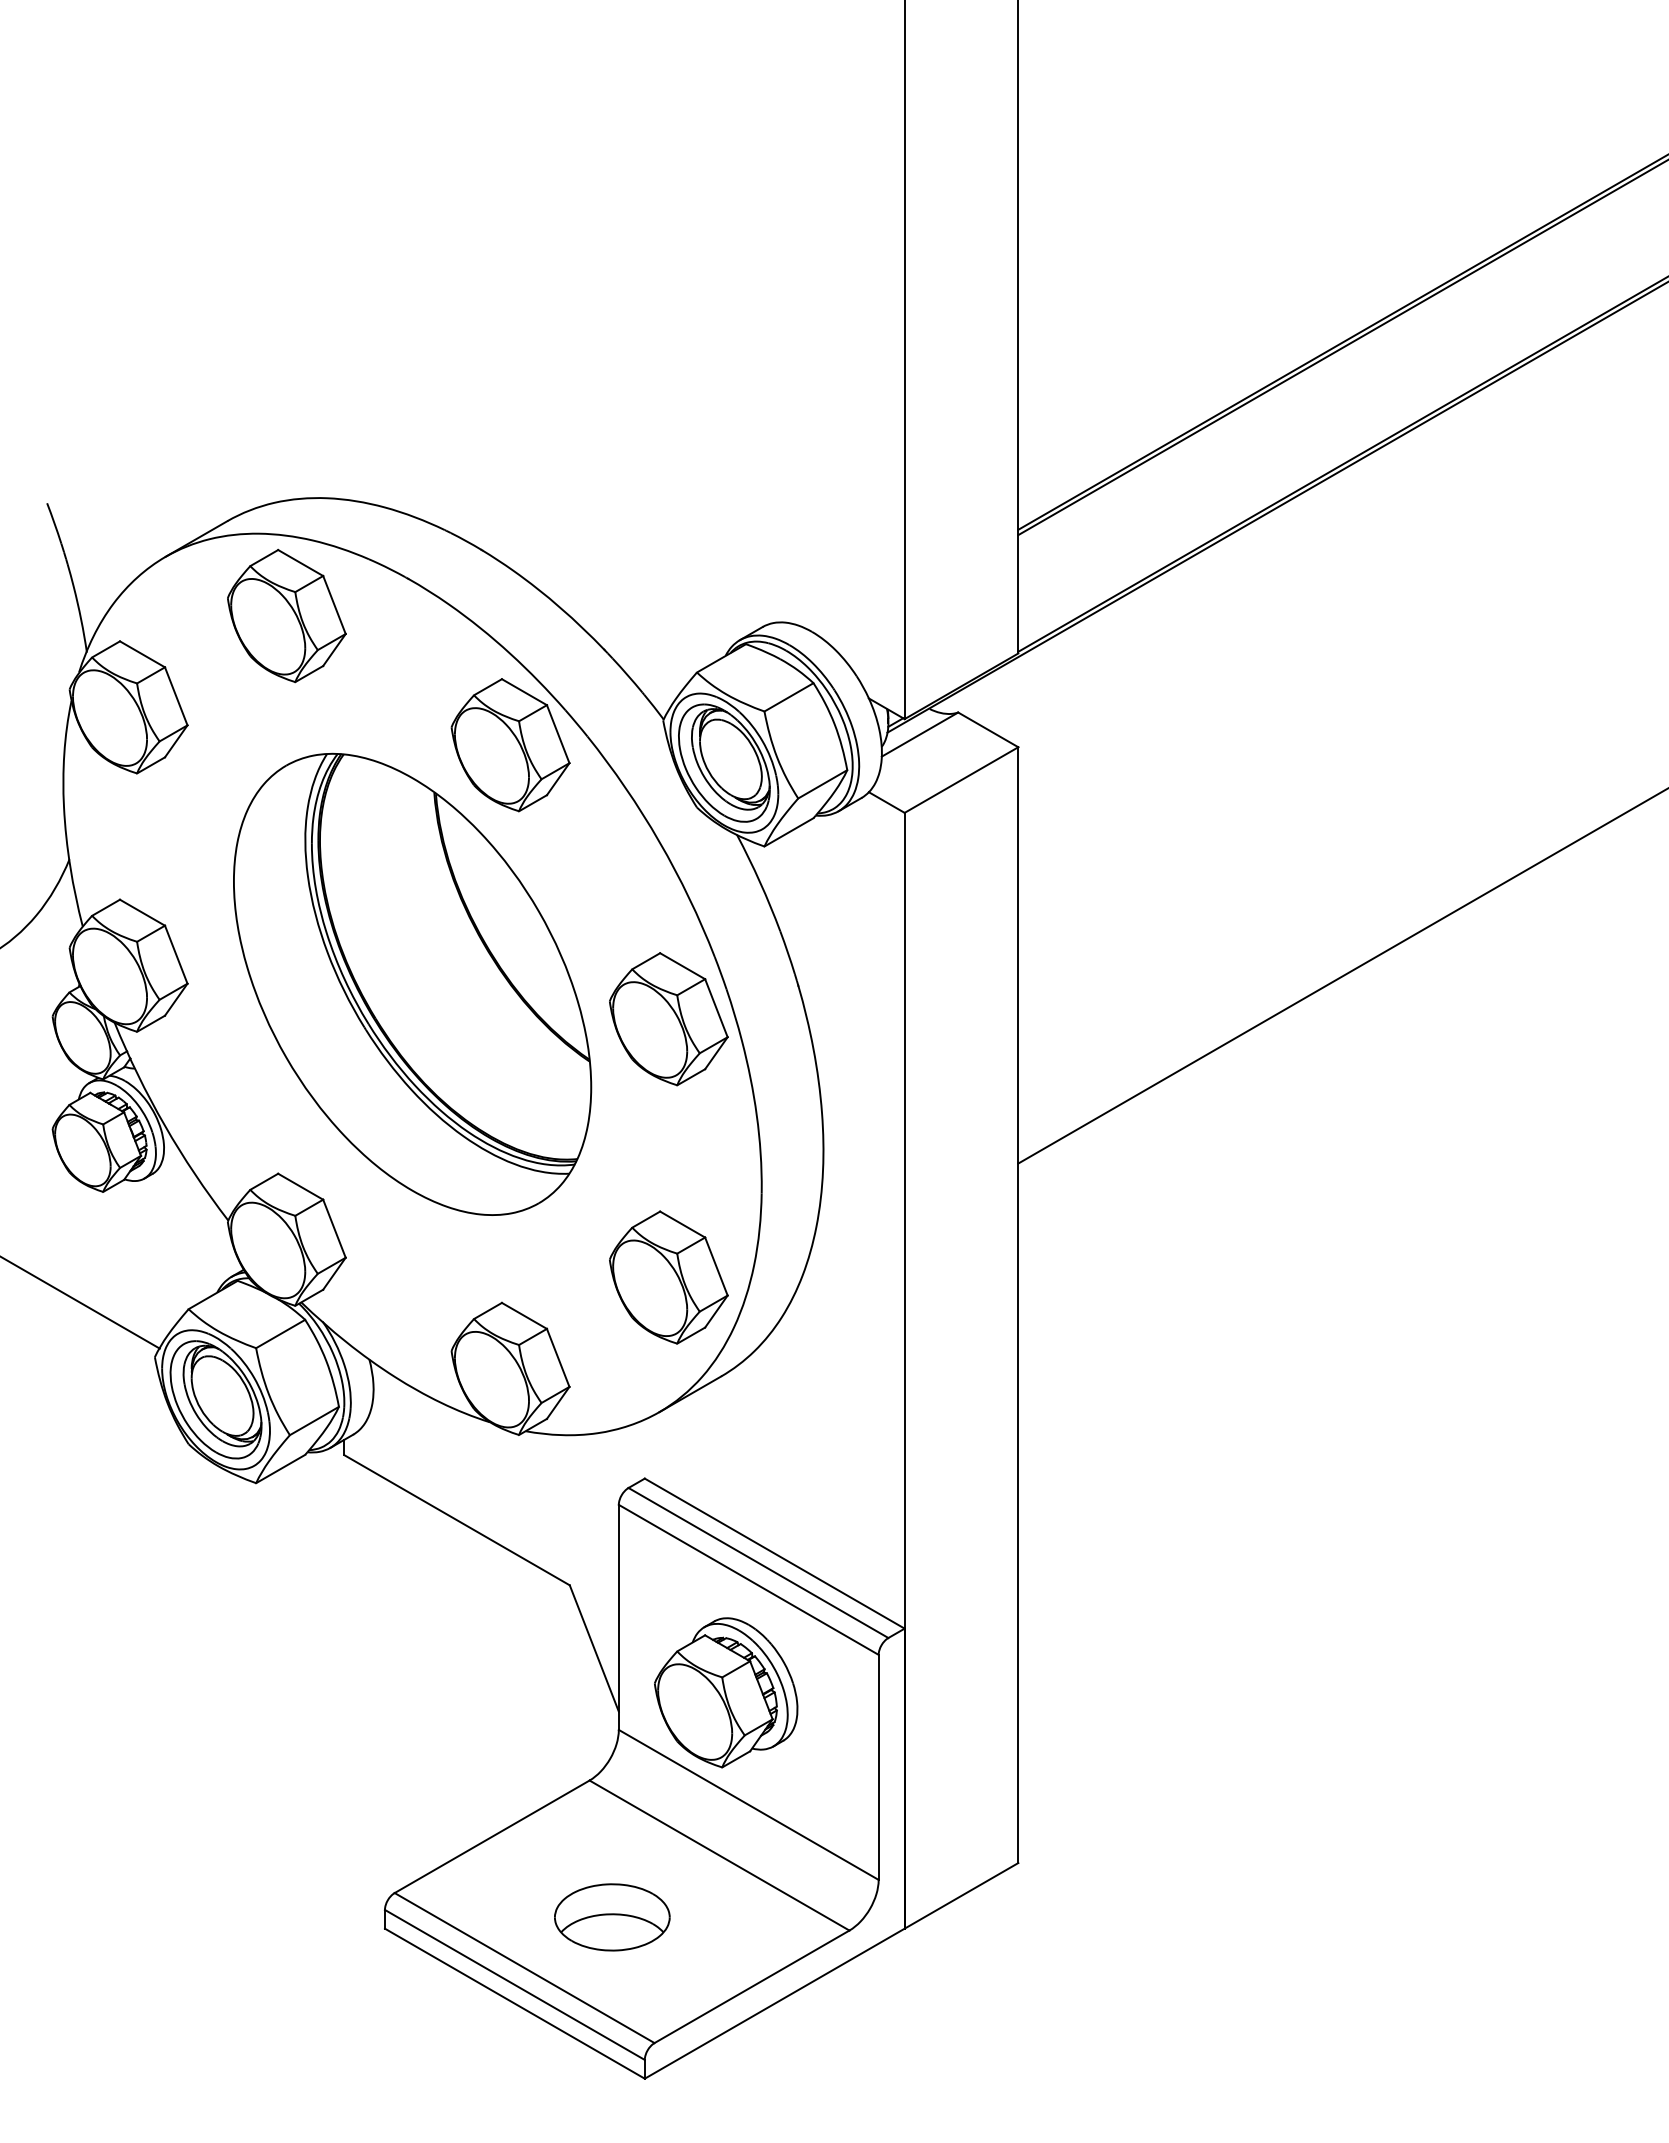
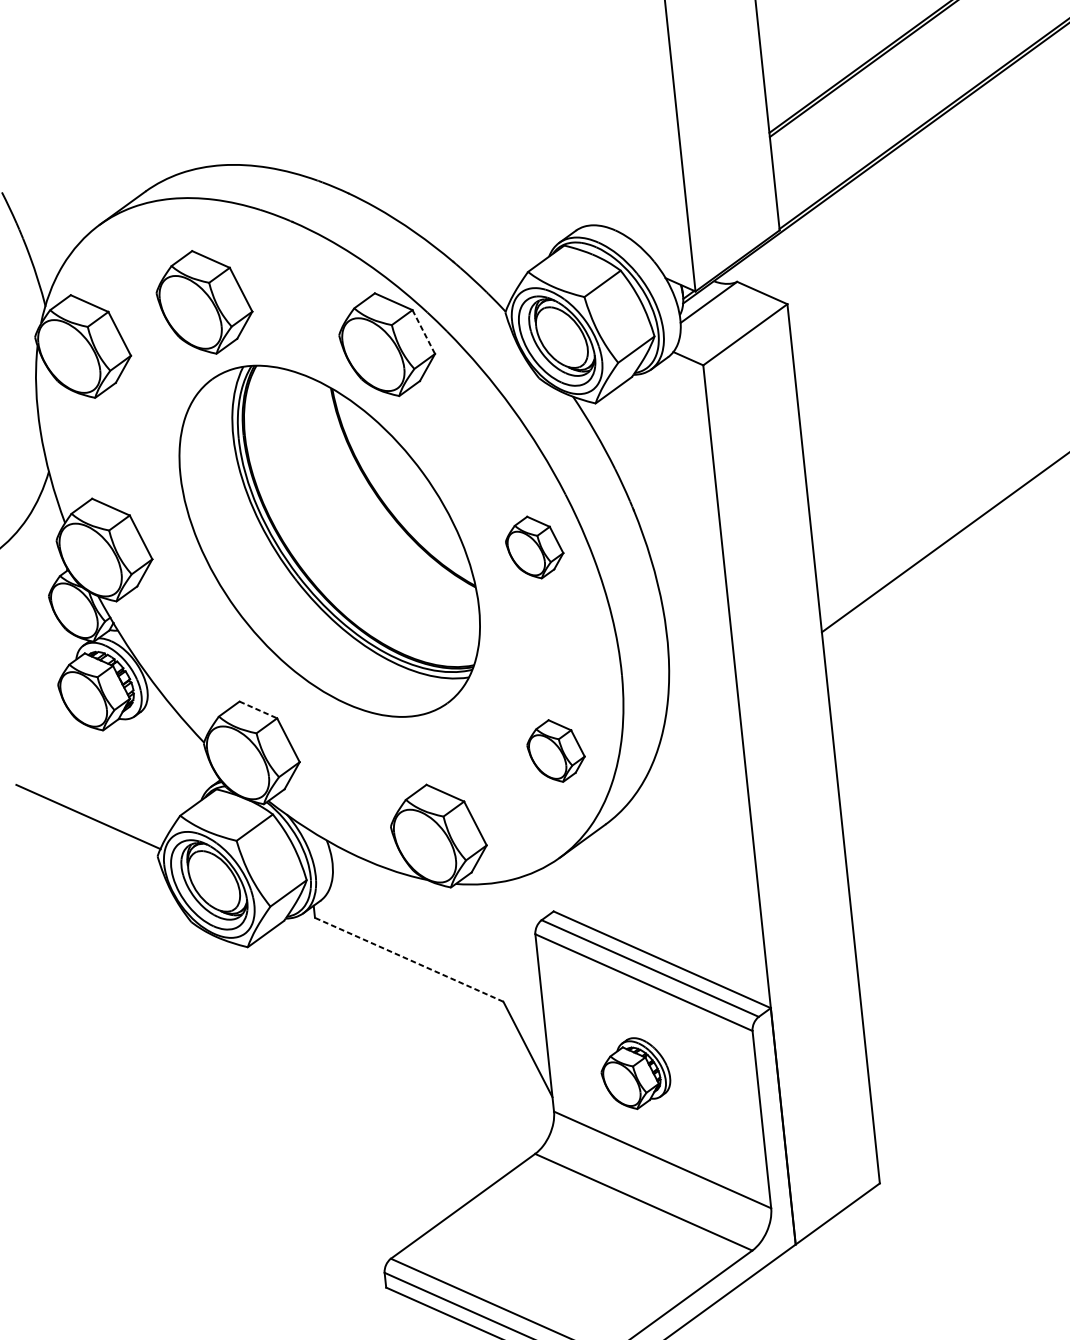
part: (286, 615) -> (204, 302), moved
line: (558, 734) -> (424, 332), solid -> dashed
part: (668, 1019) -> (534, 547), size x0.6
line: (300, 1186) -> (258, 709), solid -> dashed
part: (668, 1277) -> (555, 751), size x0.6
line: (456, 1520) -> (408, 960), solid -> dashed
part: (726, 1692) -> (635, 1073), size x0.6
part: (612, 1917) -> (564, 1259), removed

